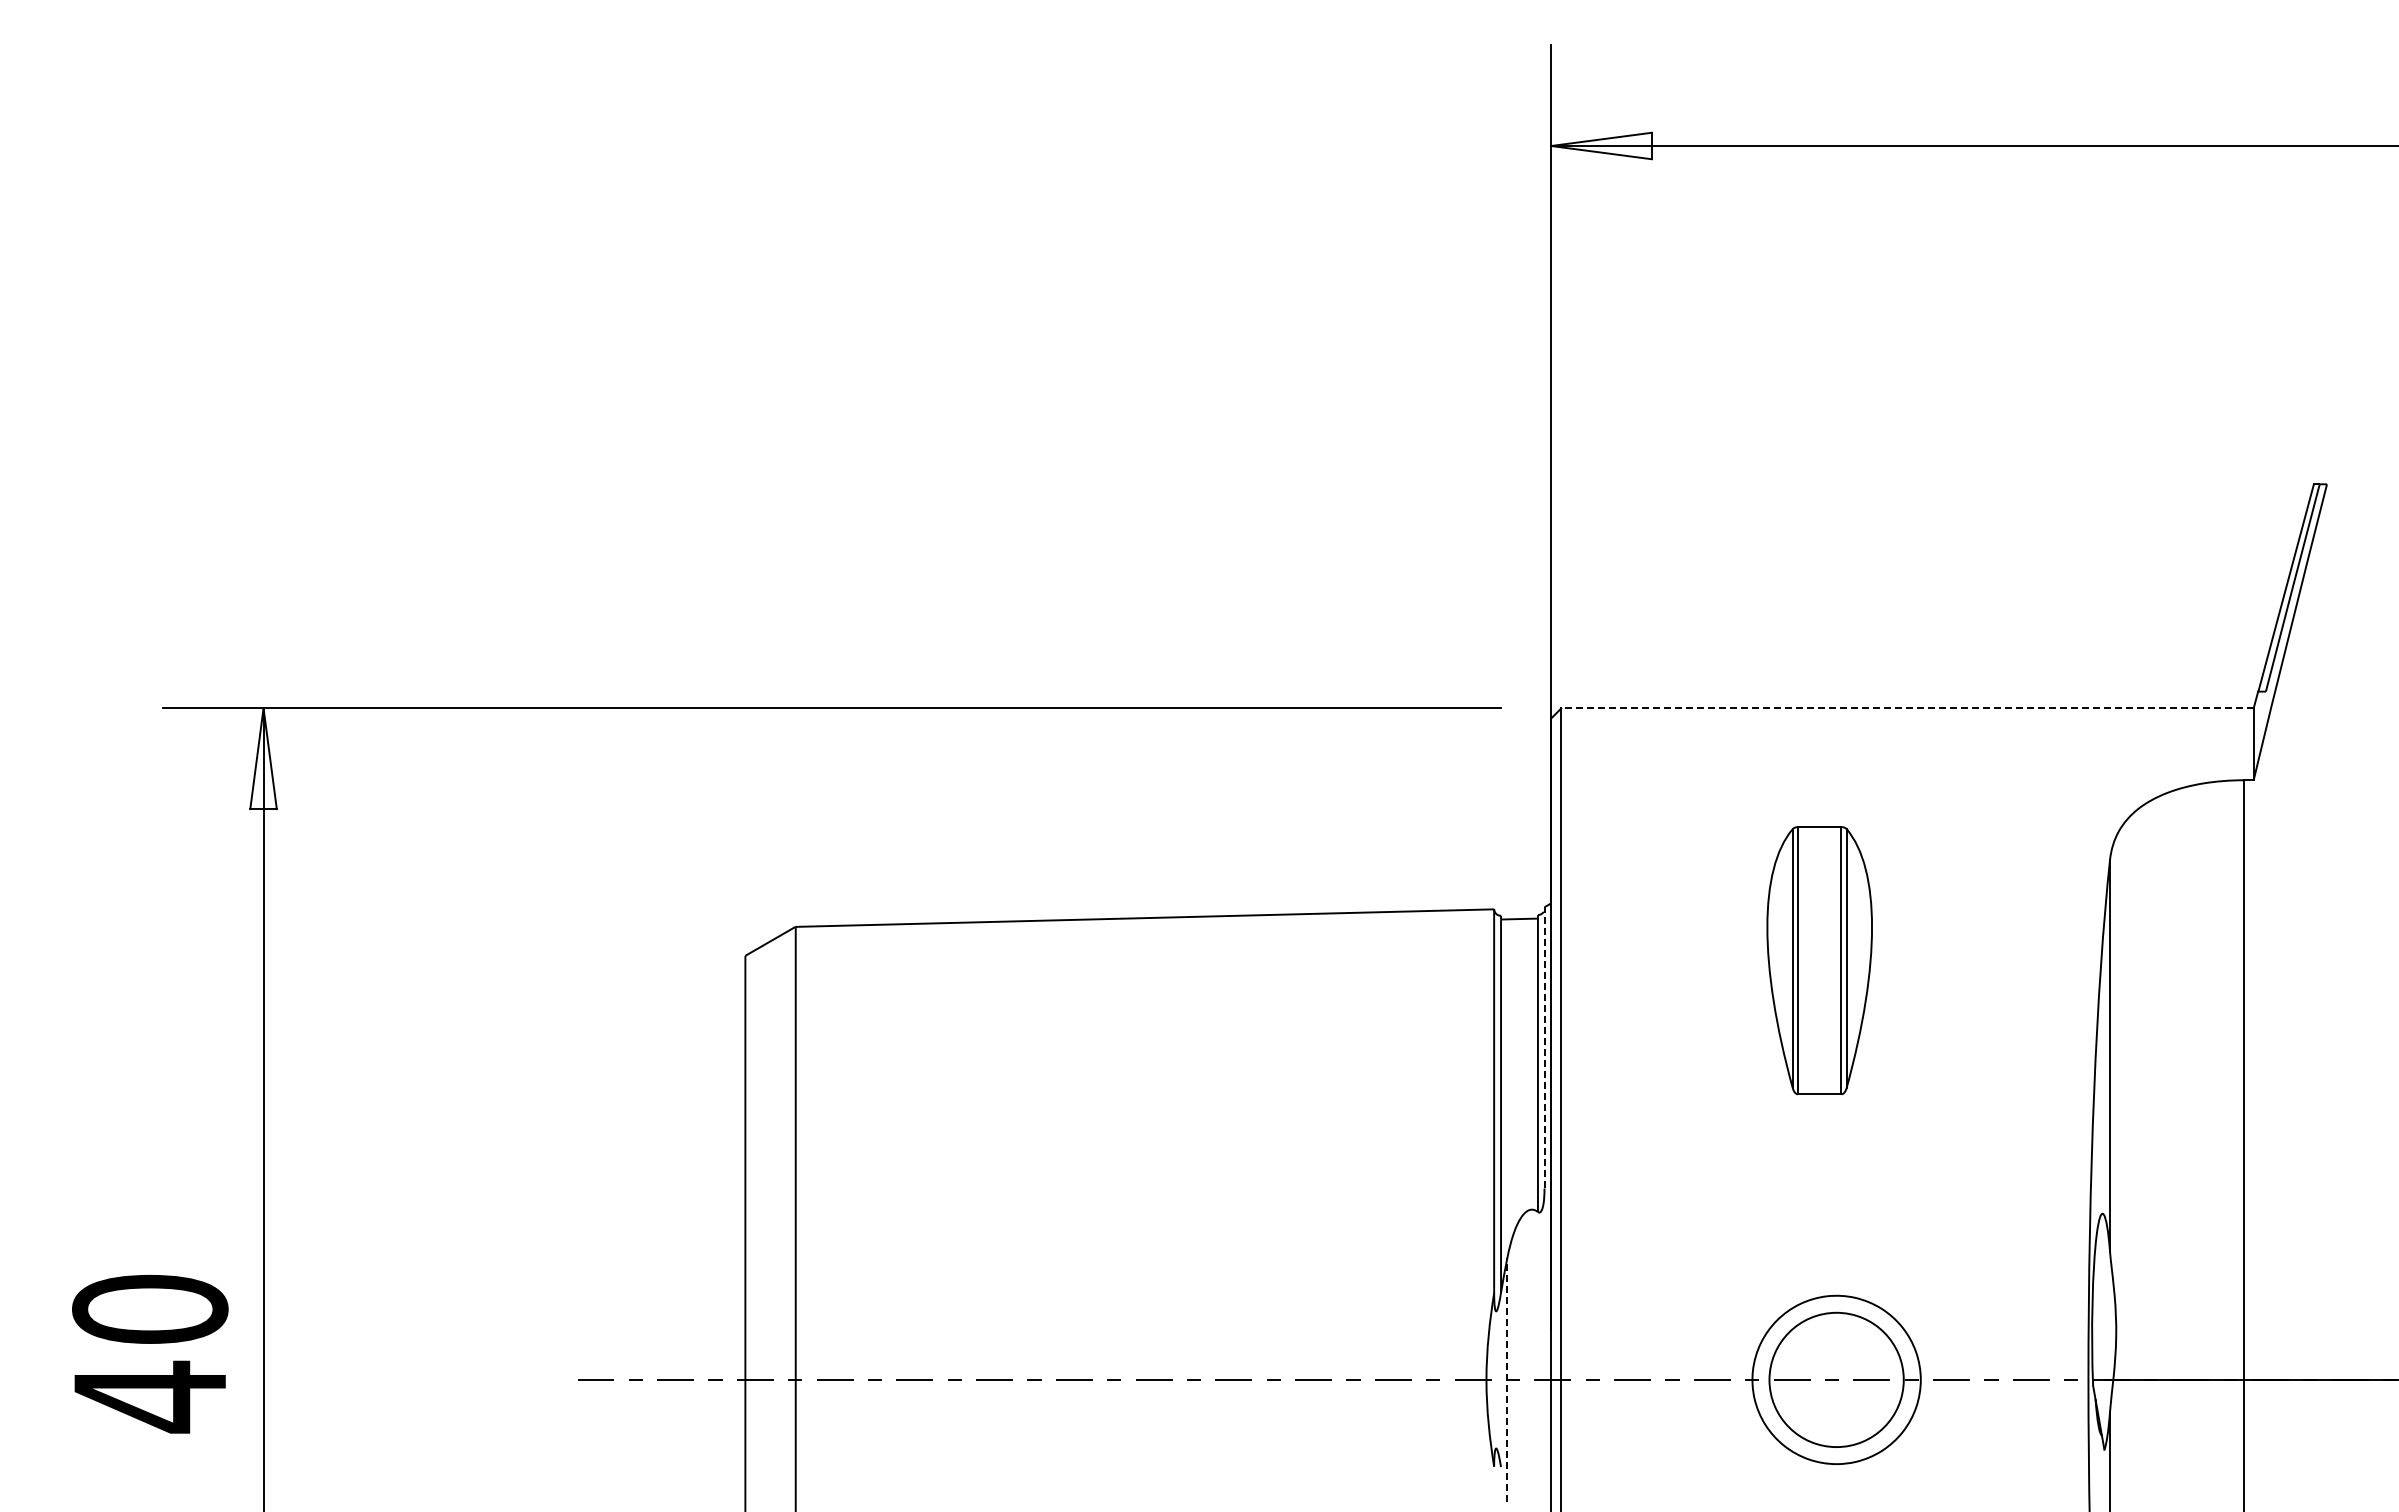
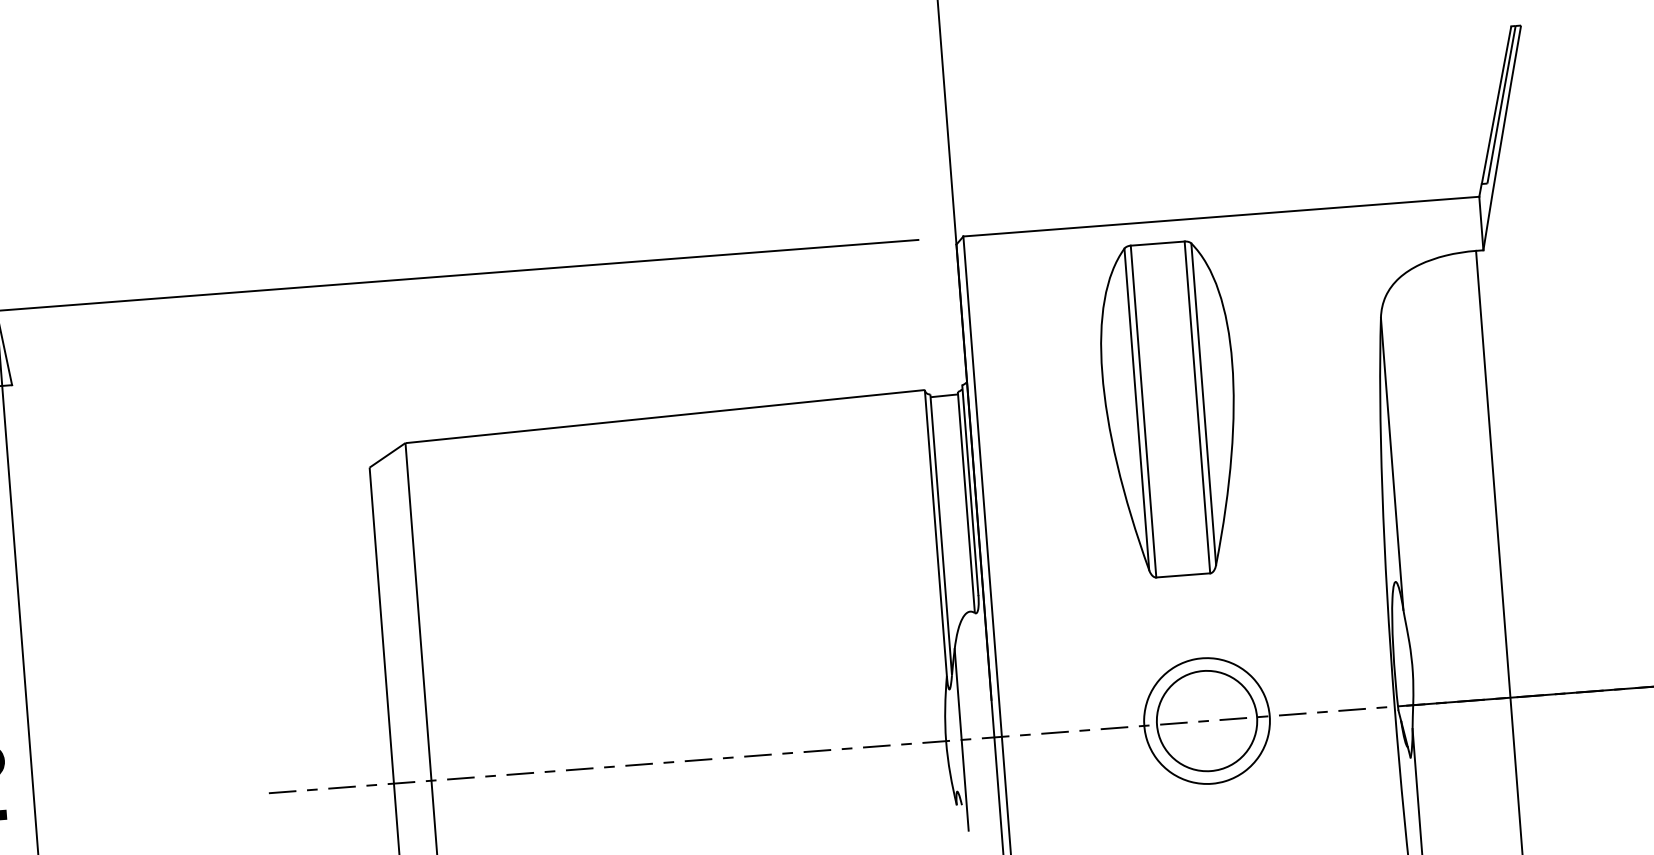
line: (1906, 708) -> (1220, 216), dashed -> solid
part: (1819, 960) -> (1170, 409), size x1.67
line: (1544, 1047) -> (970, 490), dashed -> solid
line: (1507, 1379) -> (961, 739), dashed -> solid

